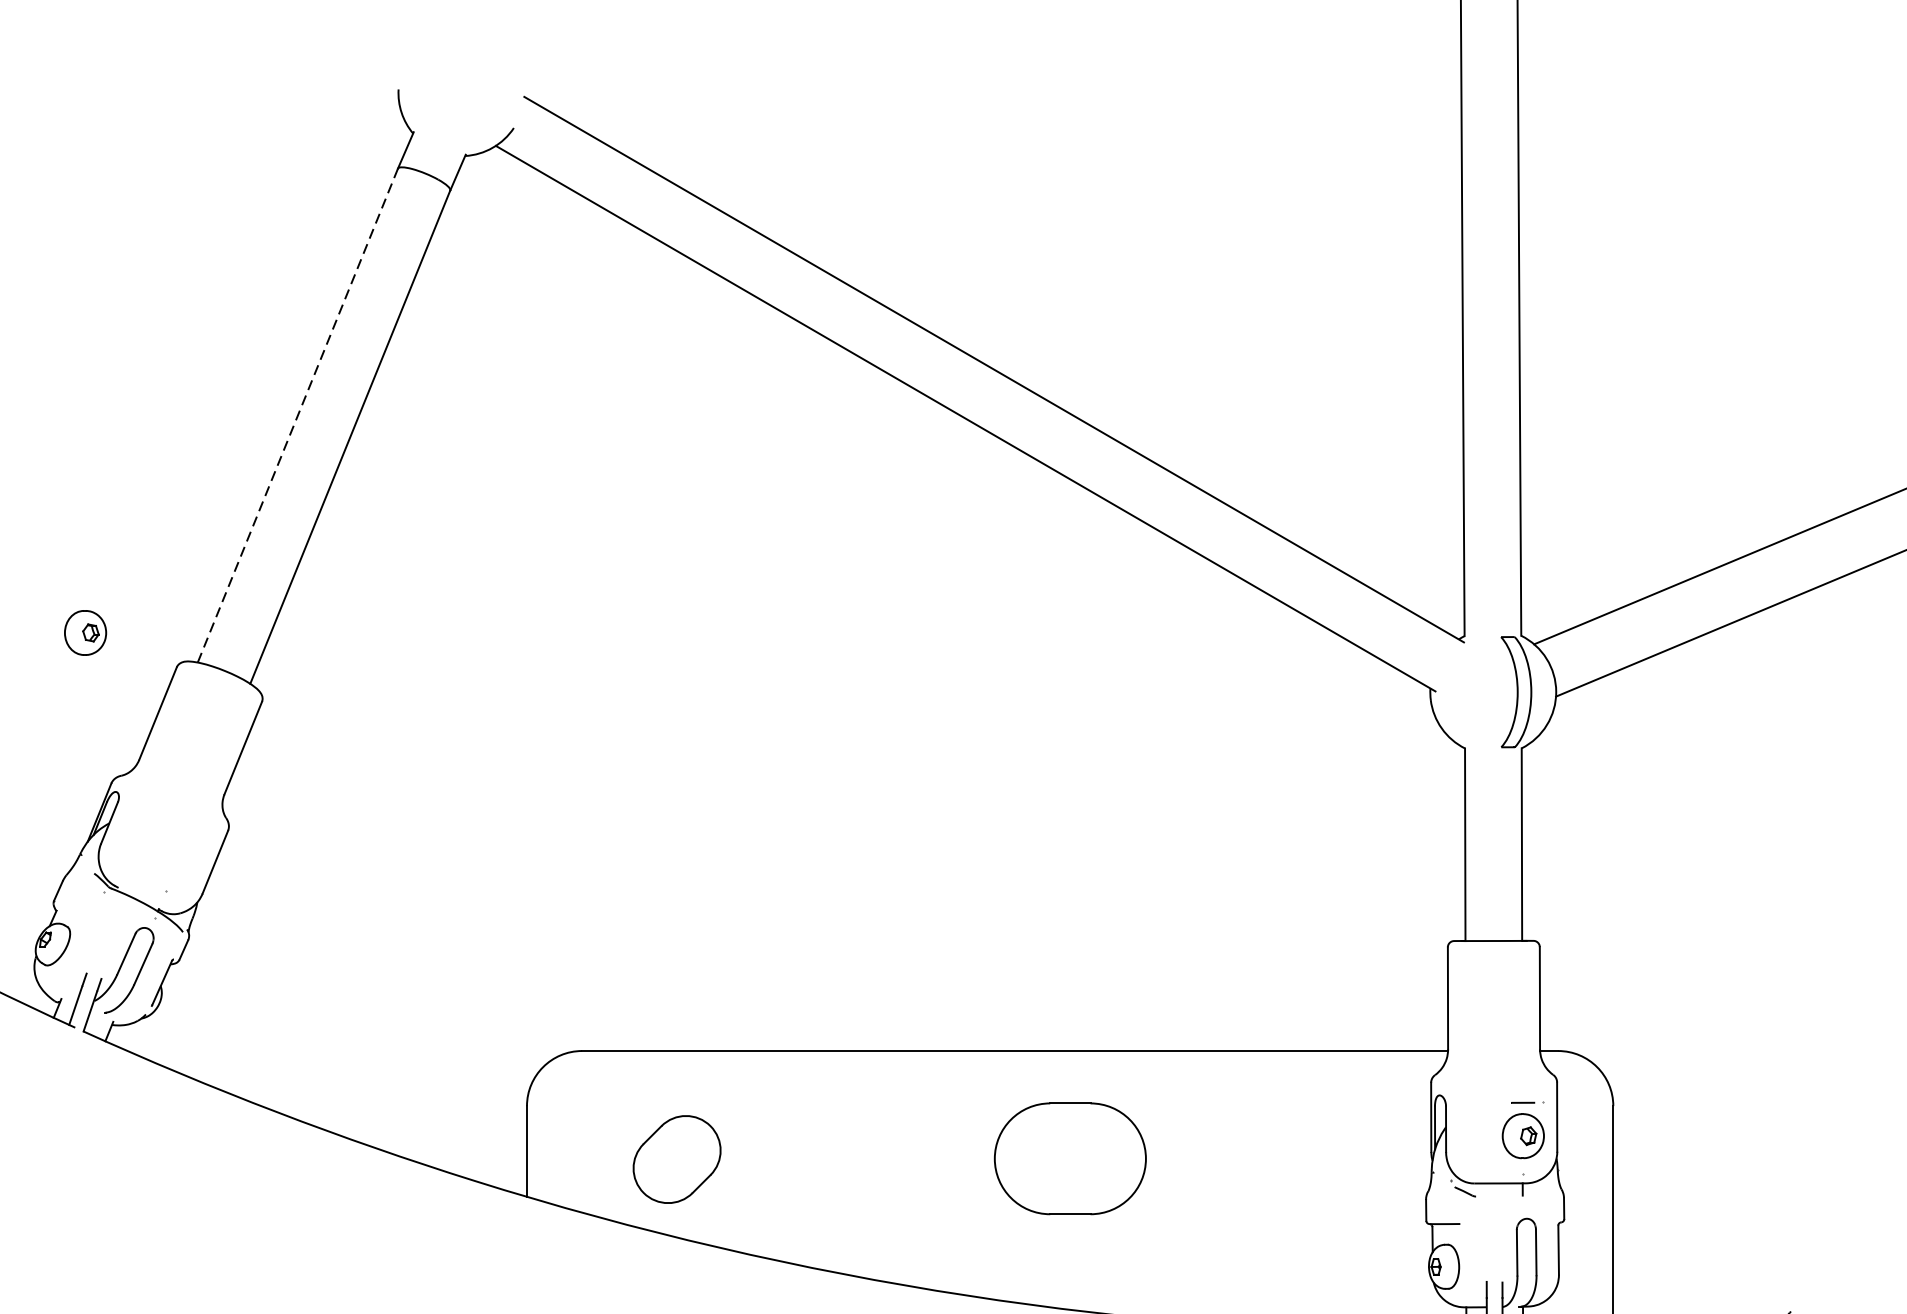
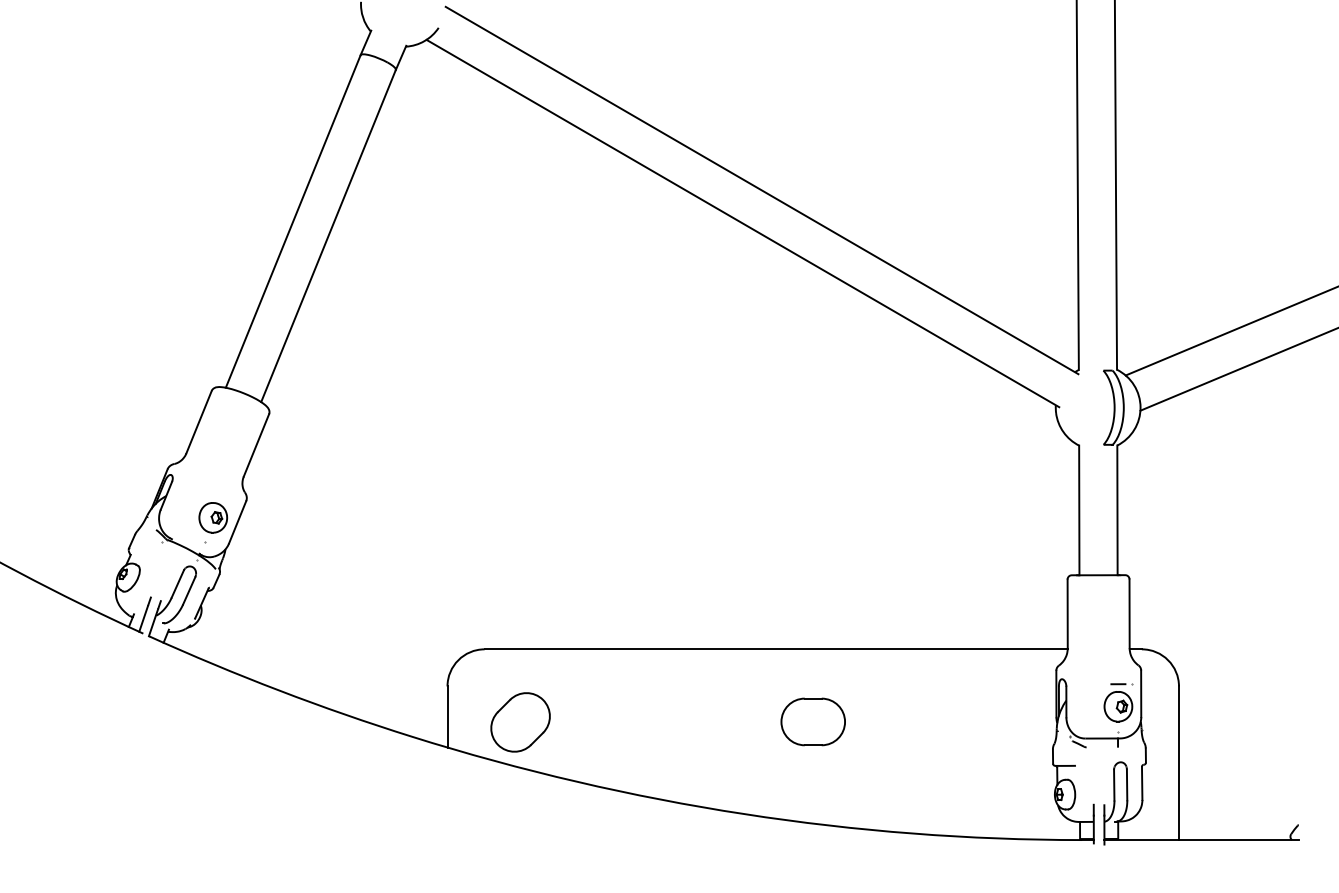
line: (298, 415) -> (293, 221), dashed -> solid
part: (85, 632) -> (213, 517), moved
part: (1069, 1158) -> (812, 721), size x0.62
part: (676, 1159) -> (520, 722), moved

